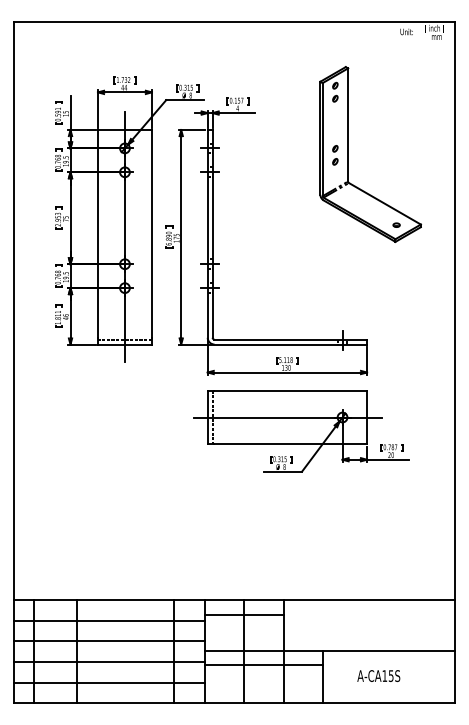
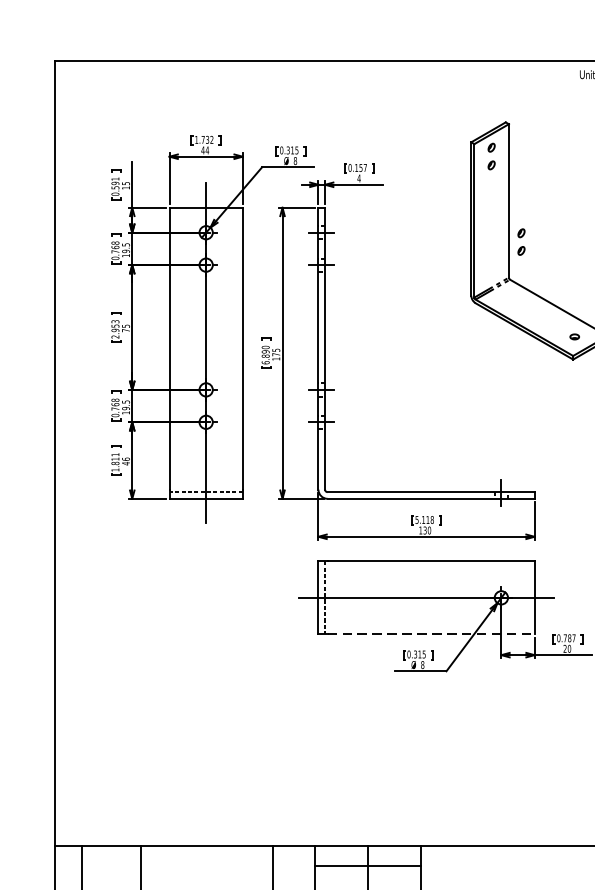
part: (335, 155) -> (521, 242), moved
line: (291, 444) -> (432, 634), solid -> dashed
line: (109, 620) -> (185, 873), removed

